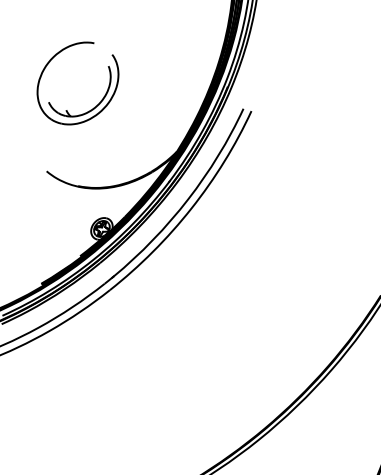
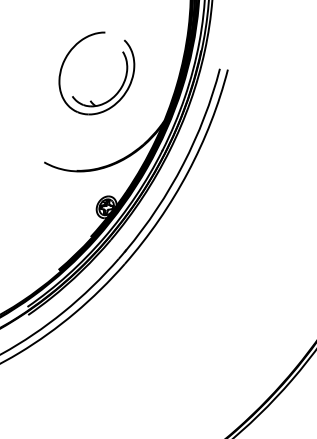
part: (100, 100) -> (121, 85), moved

